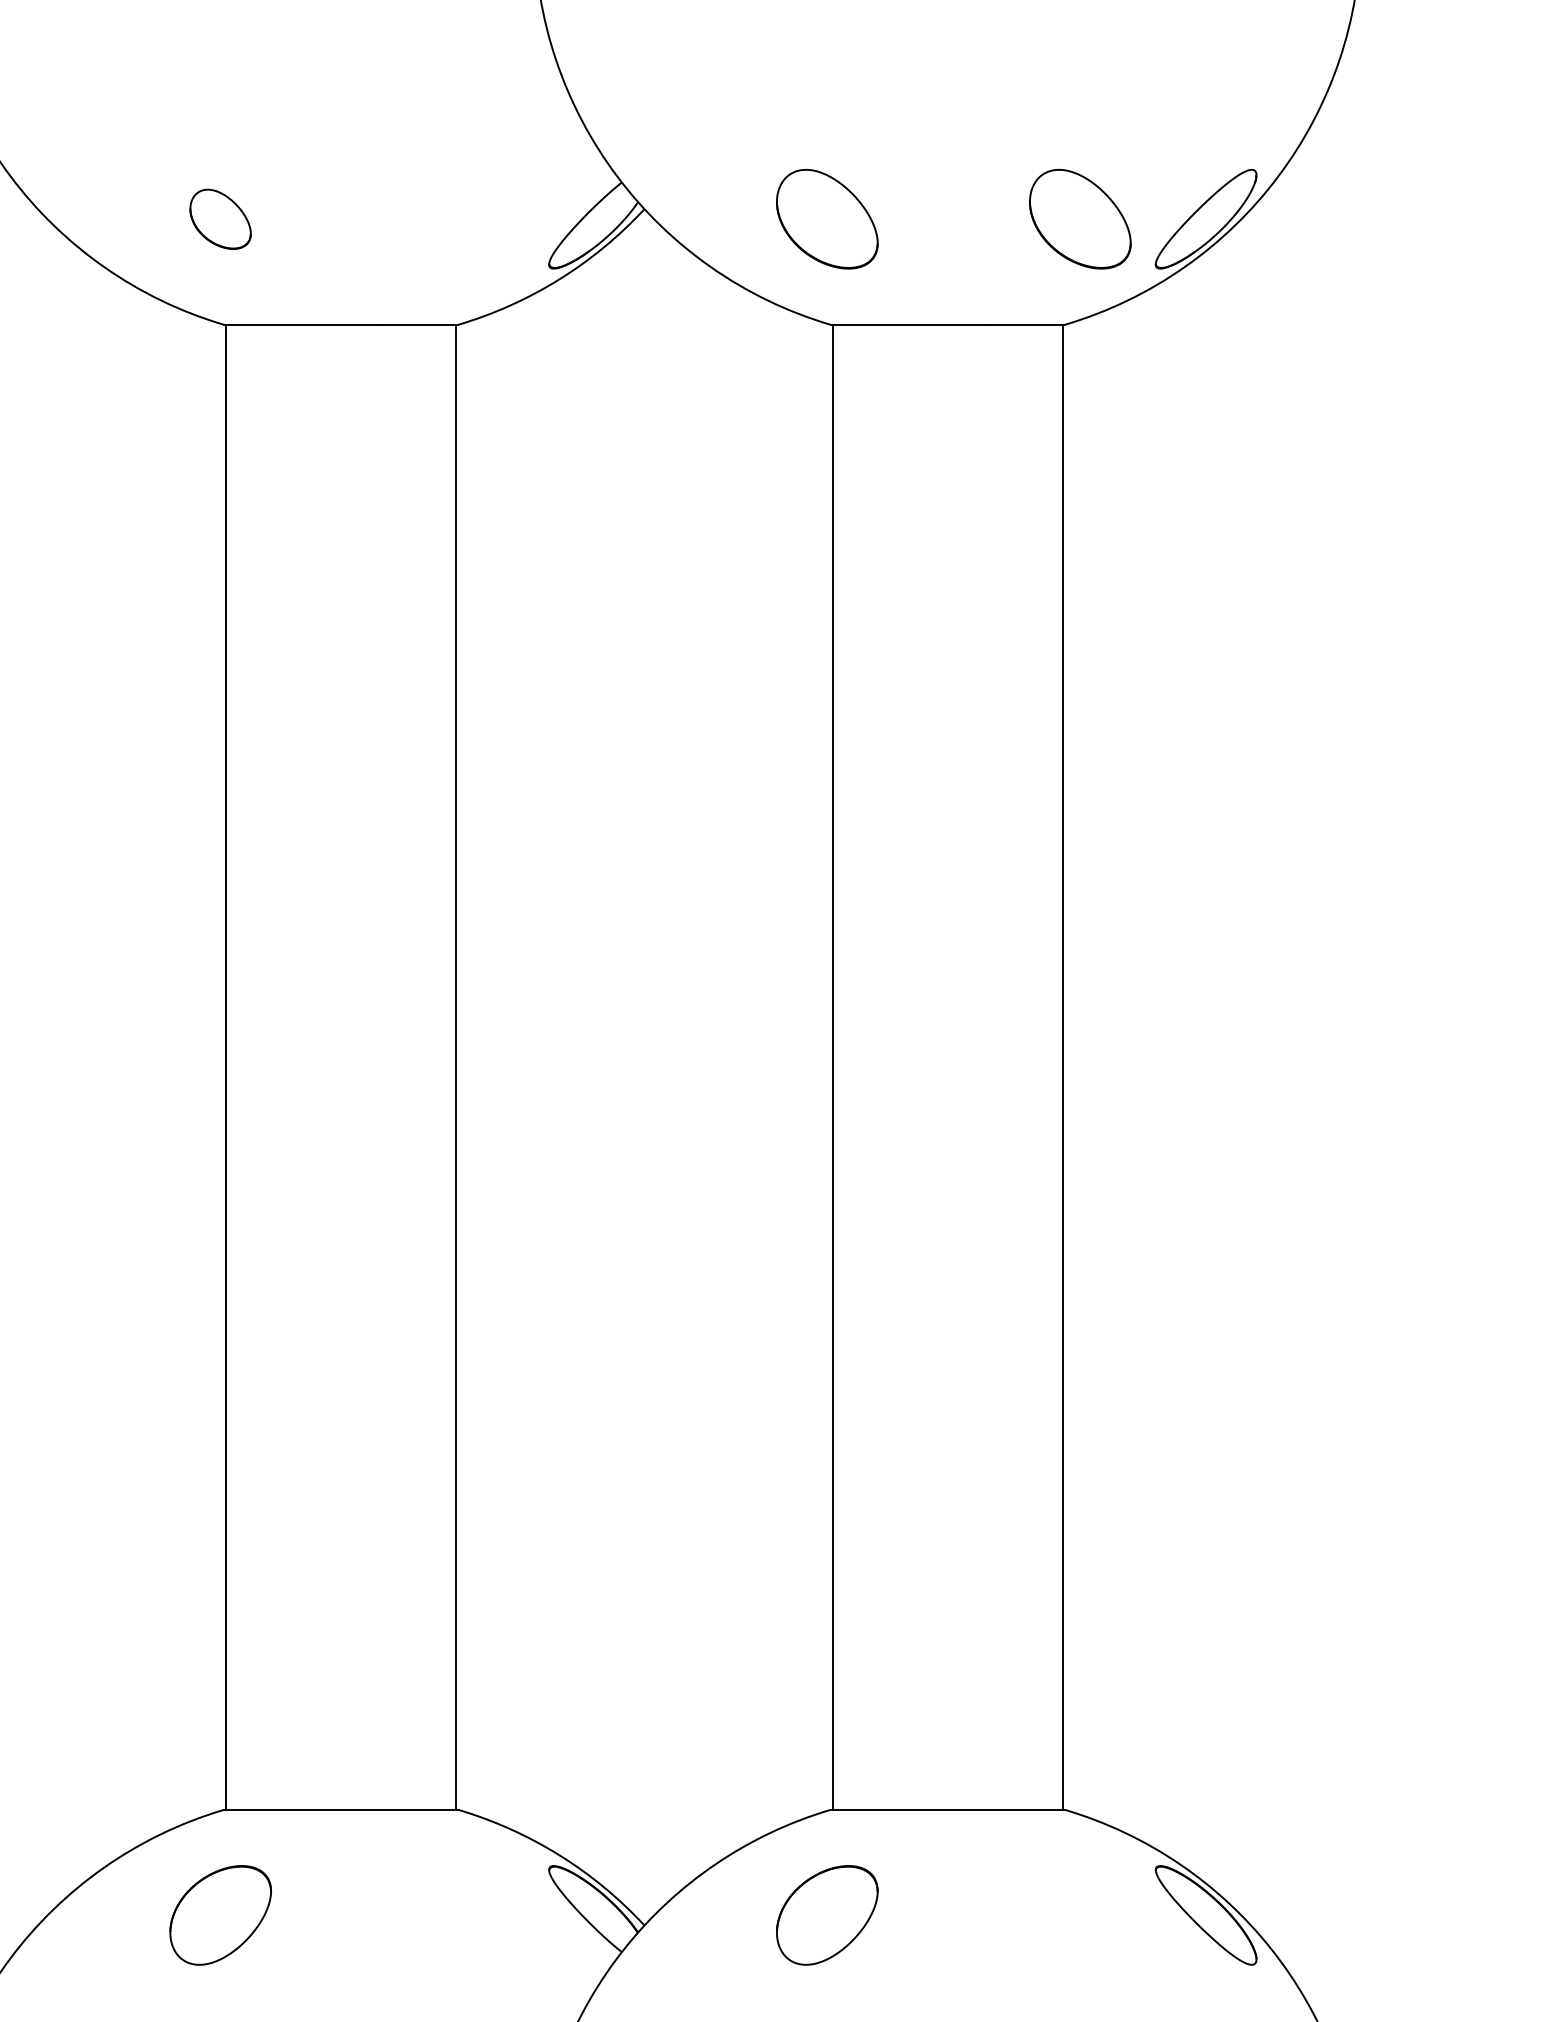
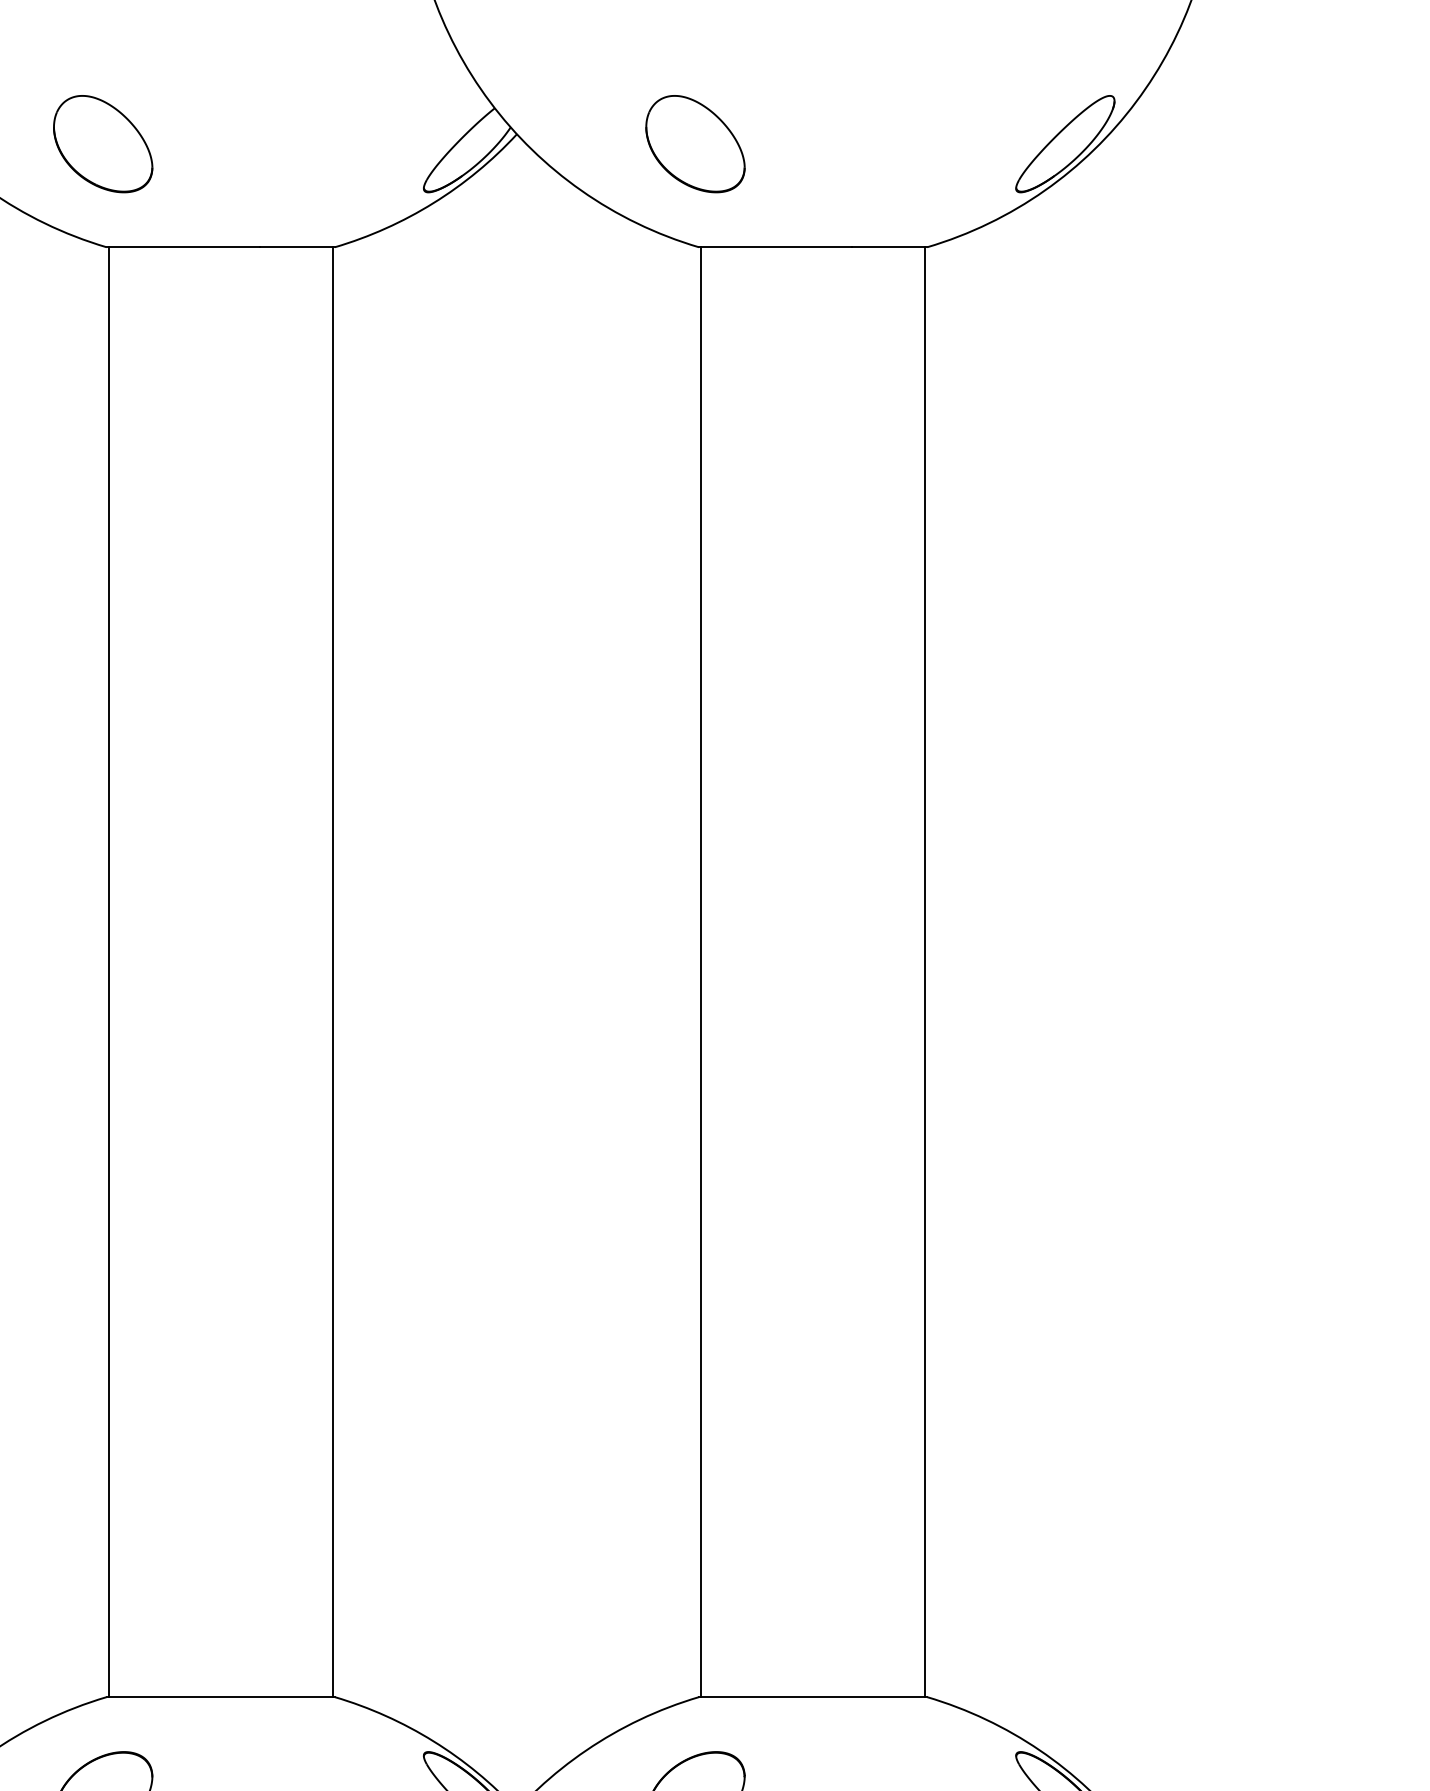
part: (220, 219) -> (102, 144), size x1.67
part: (1080, 219) -> (942, 144), removed

